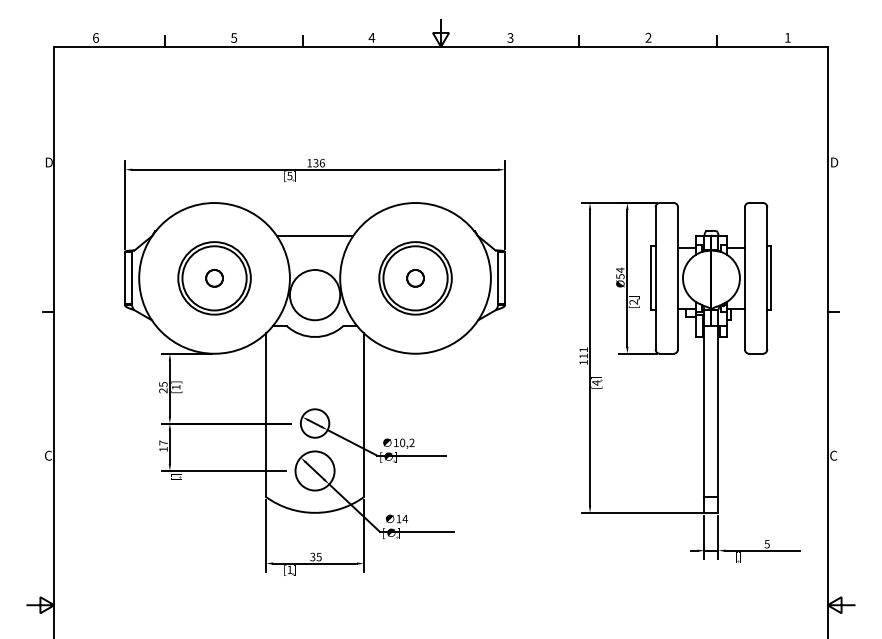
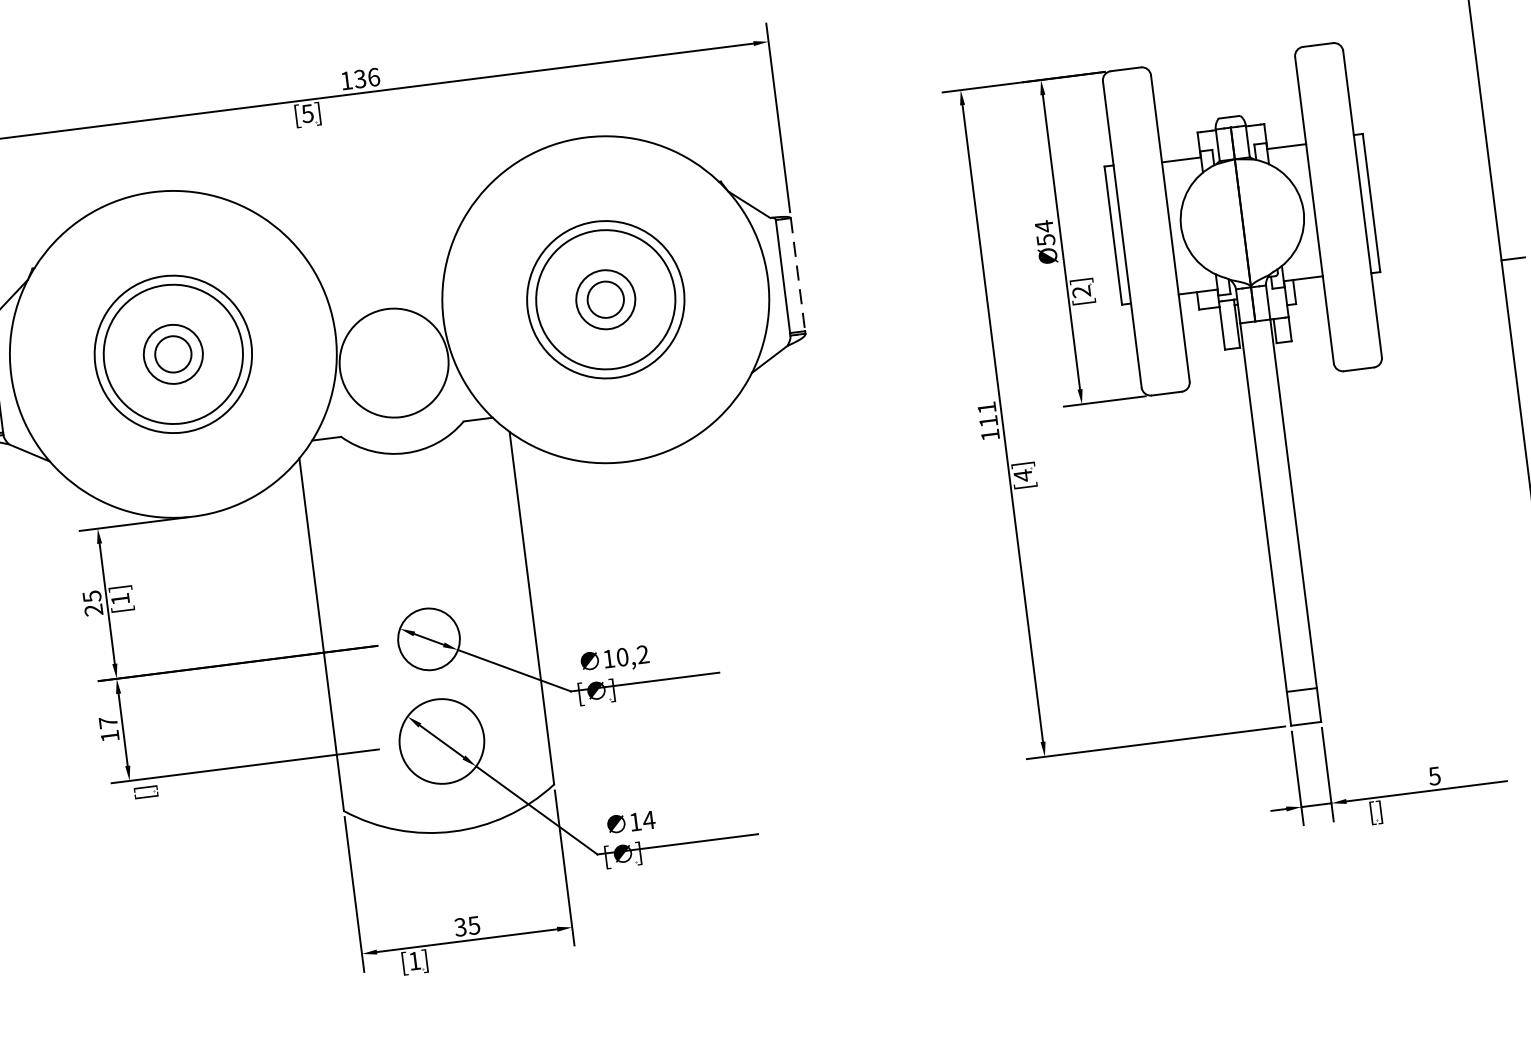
line: (314, 236) -> (376, 237), removed
circle: (214, 277) -> (172, 352), size x1.6
circle: (415, 277) -> (605, 297), size x1.6
line: (504, 278) -> (797, 275), solid -> dashed

